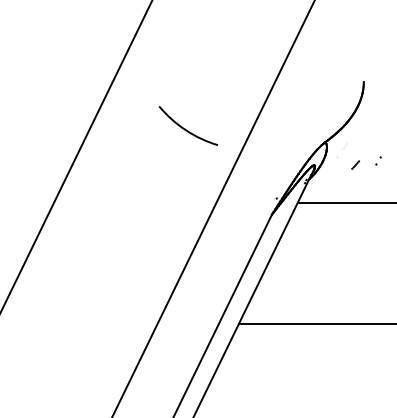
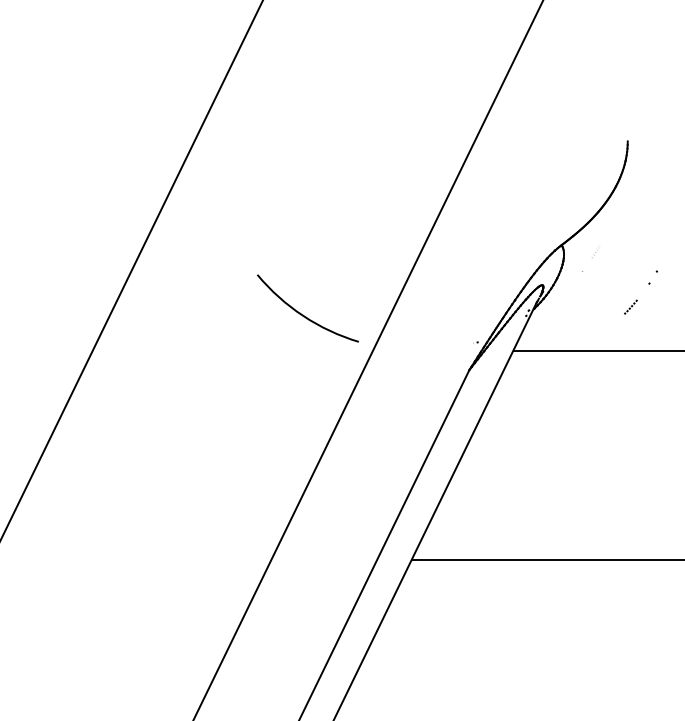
arc: (185, 128) -> (302, 313), moved
part: (355, 164) -> (630, 306), moved

